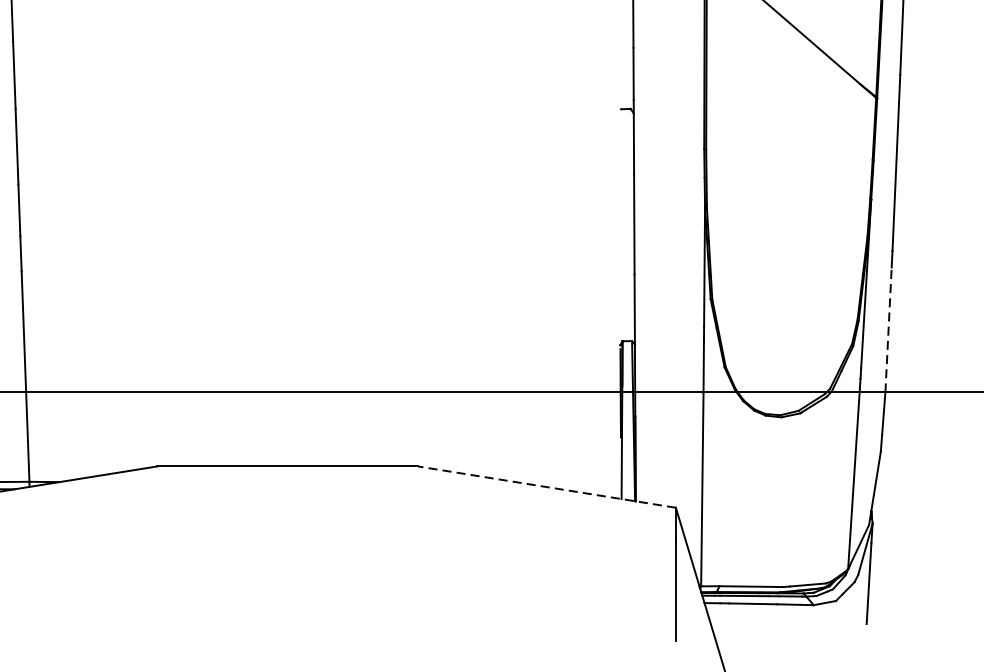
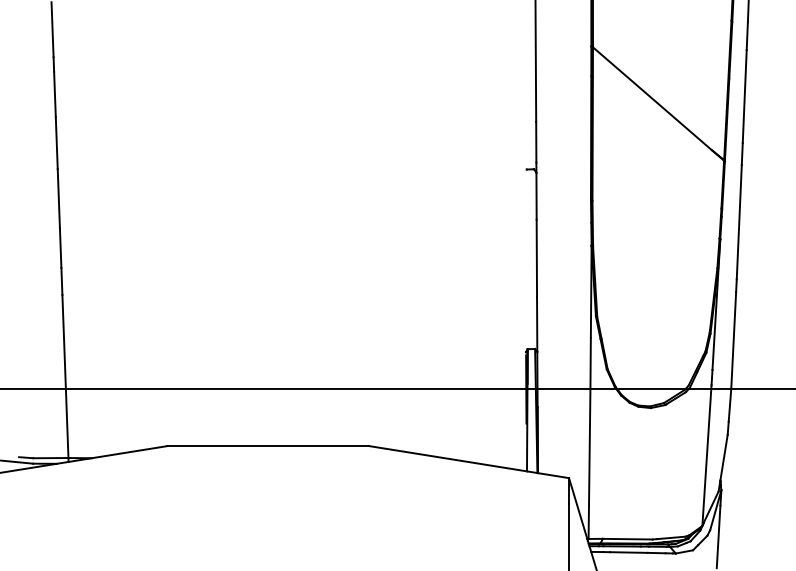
line: (888, 328) -> (733, 339), dashed -> solid
line: (546, 487) -> (468, 462), dashed -> solid

